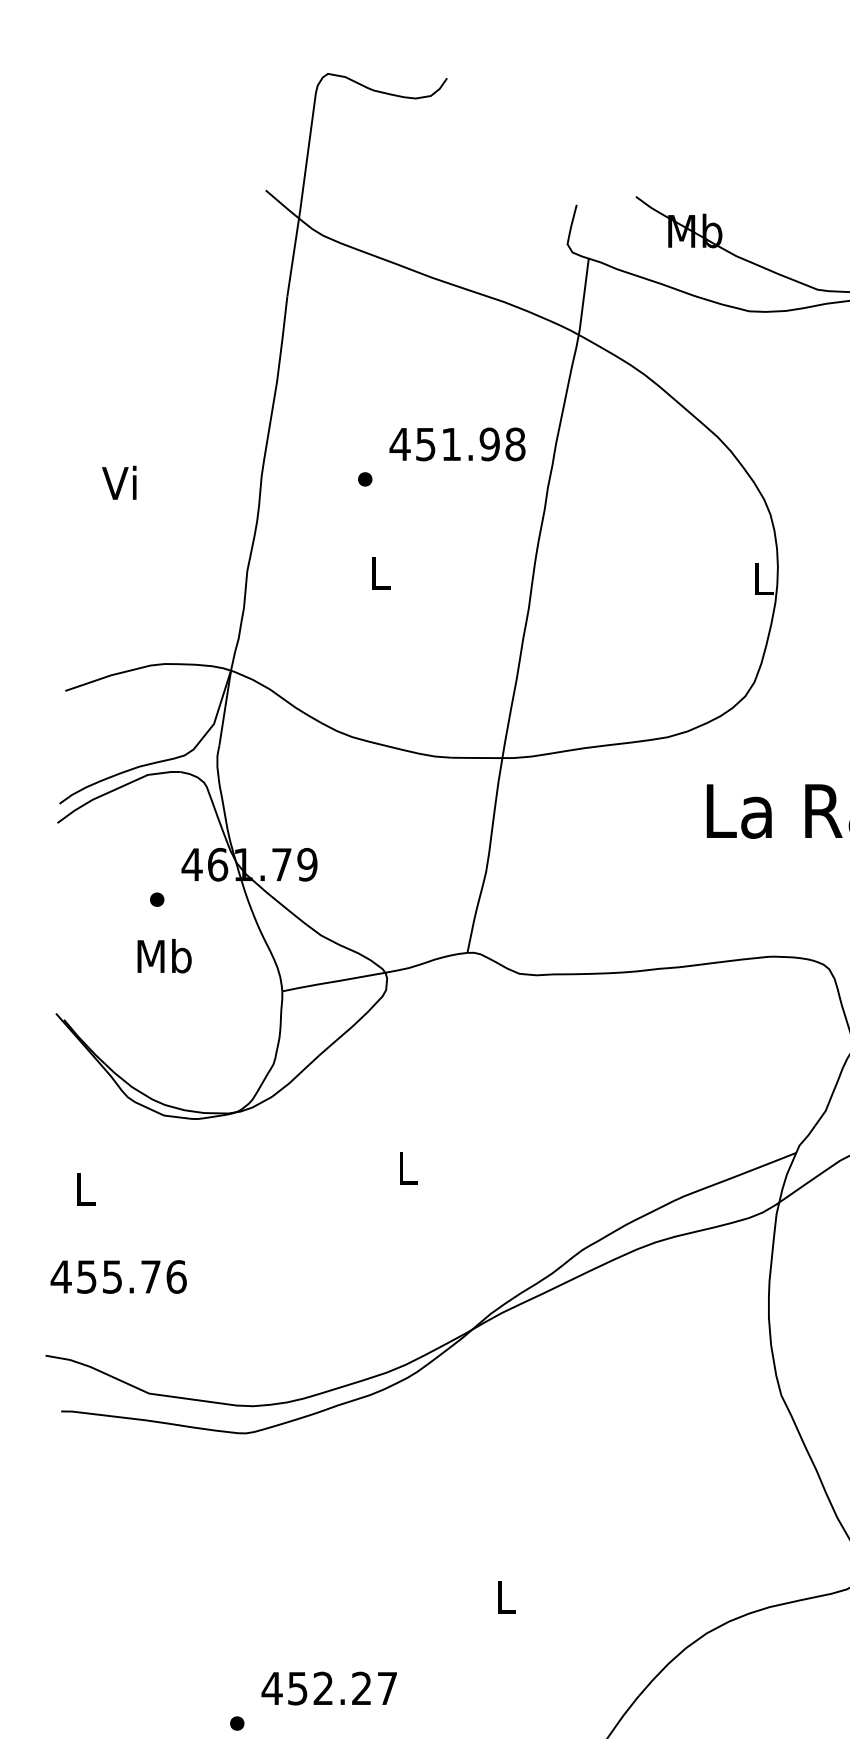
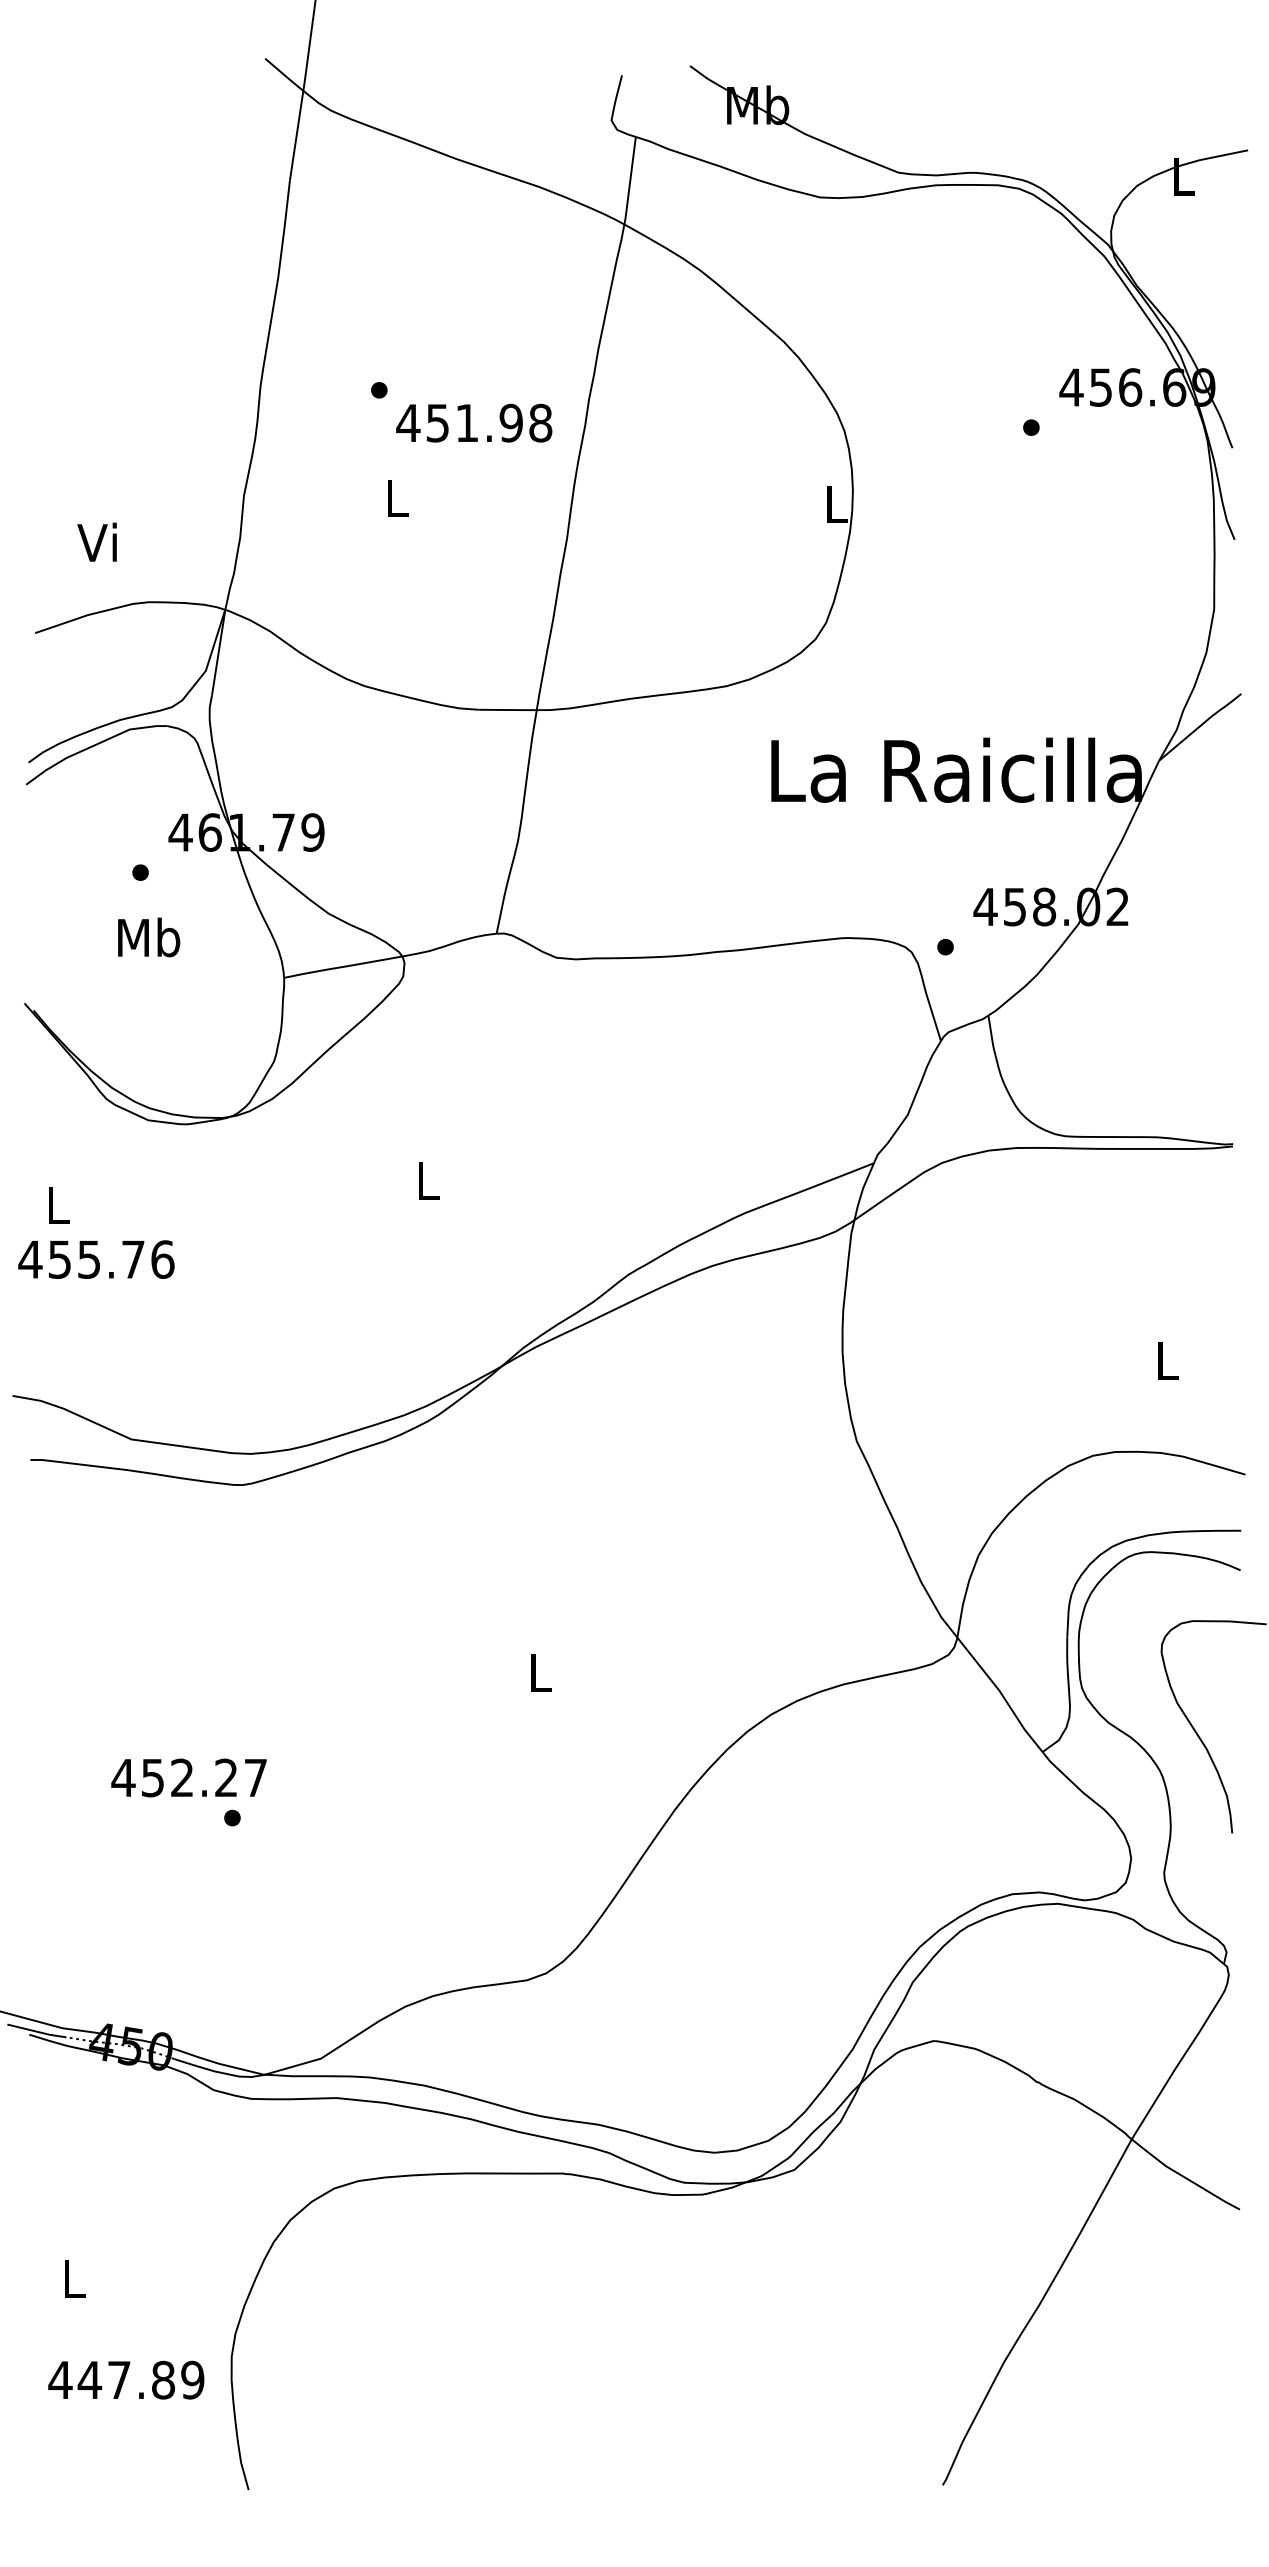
text: (457, 443) -> (474, 422), moved
text: (118, 482) -> (96, 541), moved
text: (118, 1276) -> (96, 1259), moved
text: (328, 1688) -> (188, 1777), moved

